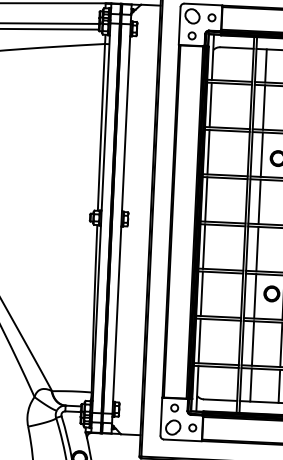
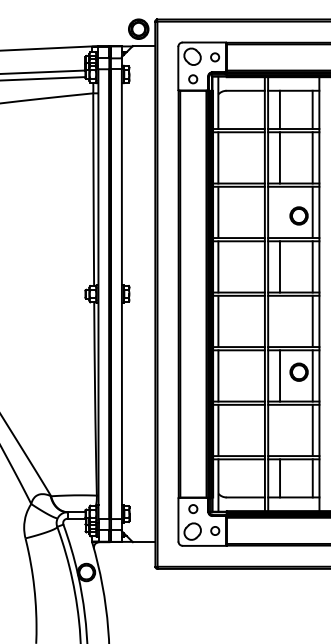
line: (261, 154) -> (279, 212), removed
line: (257, 249) -> (280, 321), removed
line: (253, 343) -> (280, 430), removed

